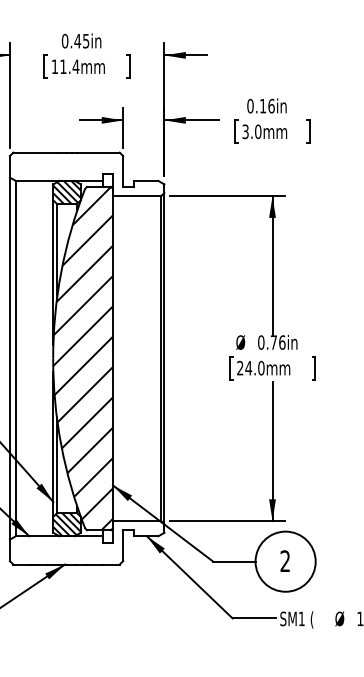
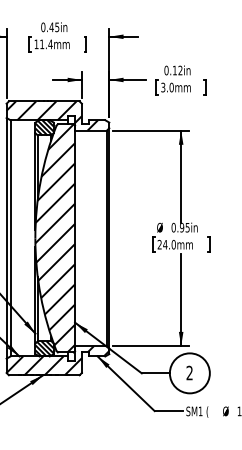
text: (271, 106) -> (180, 70), 0.16in -> 0.12in
hatch: (77, 173) -> (51, 115), added
text: (277, 342) -> (184, 227), 0.76in -> 0.95in
hatch: (86, 542) -> (57, 360), added

